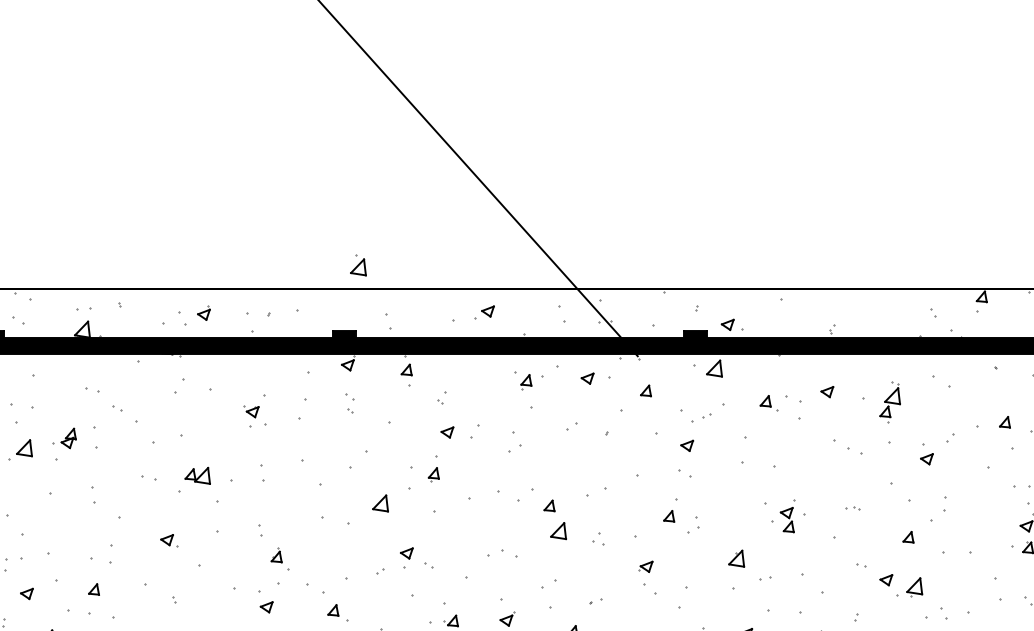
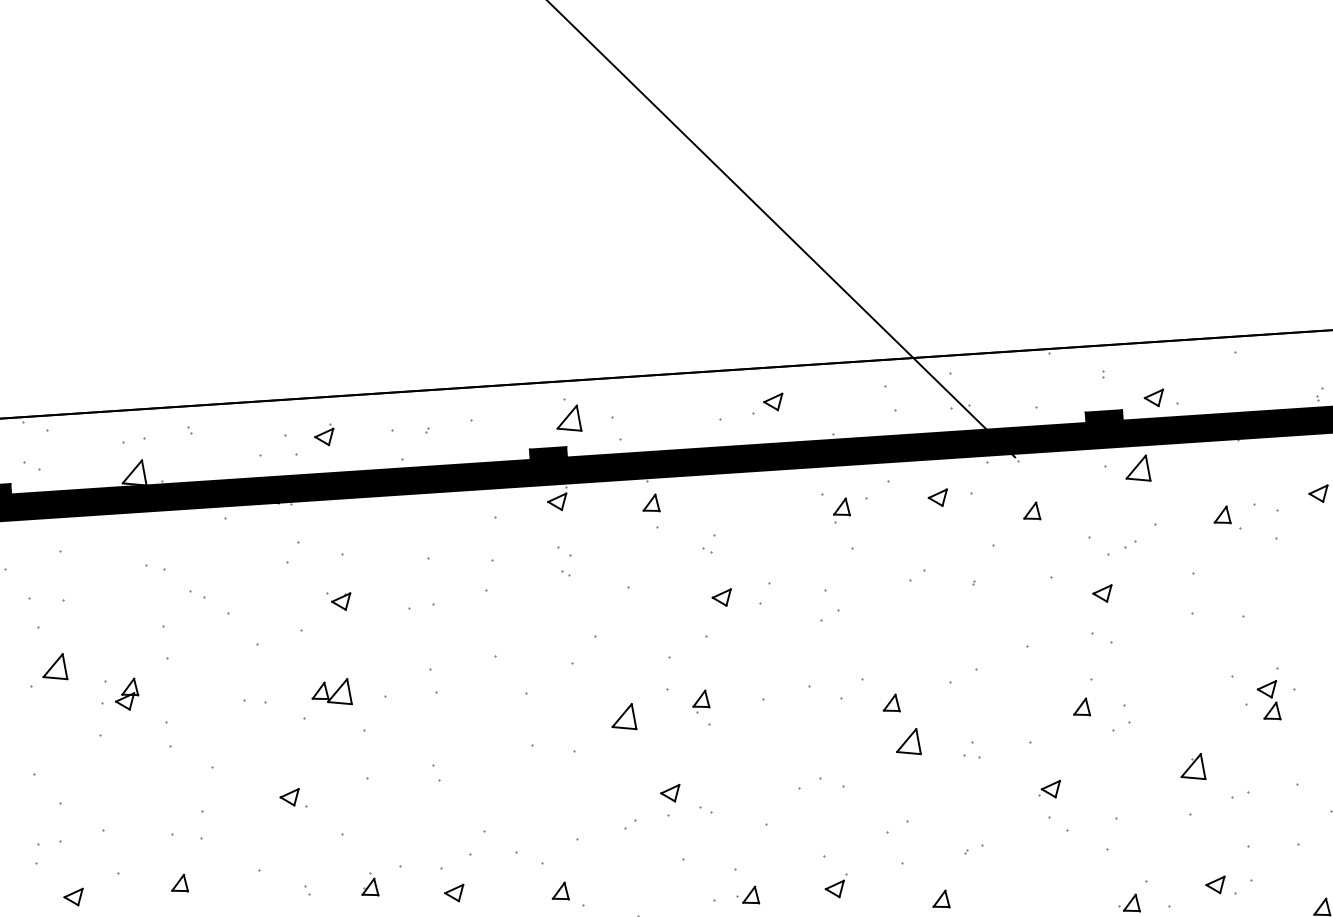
part: (358, 265) -> (568, 415), moved
part: (251, 411) -> (339, 601), moved
part: (64, 438) -> (120, 695), moved
part: (433, 474) -> (700, 701), moved
part: (276, 555) -> (369, 885), moved

